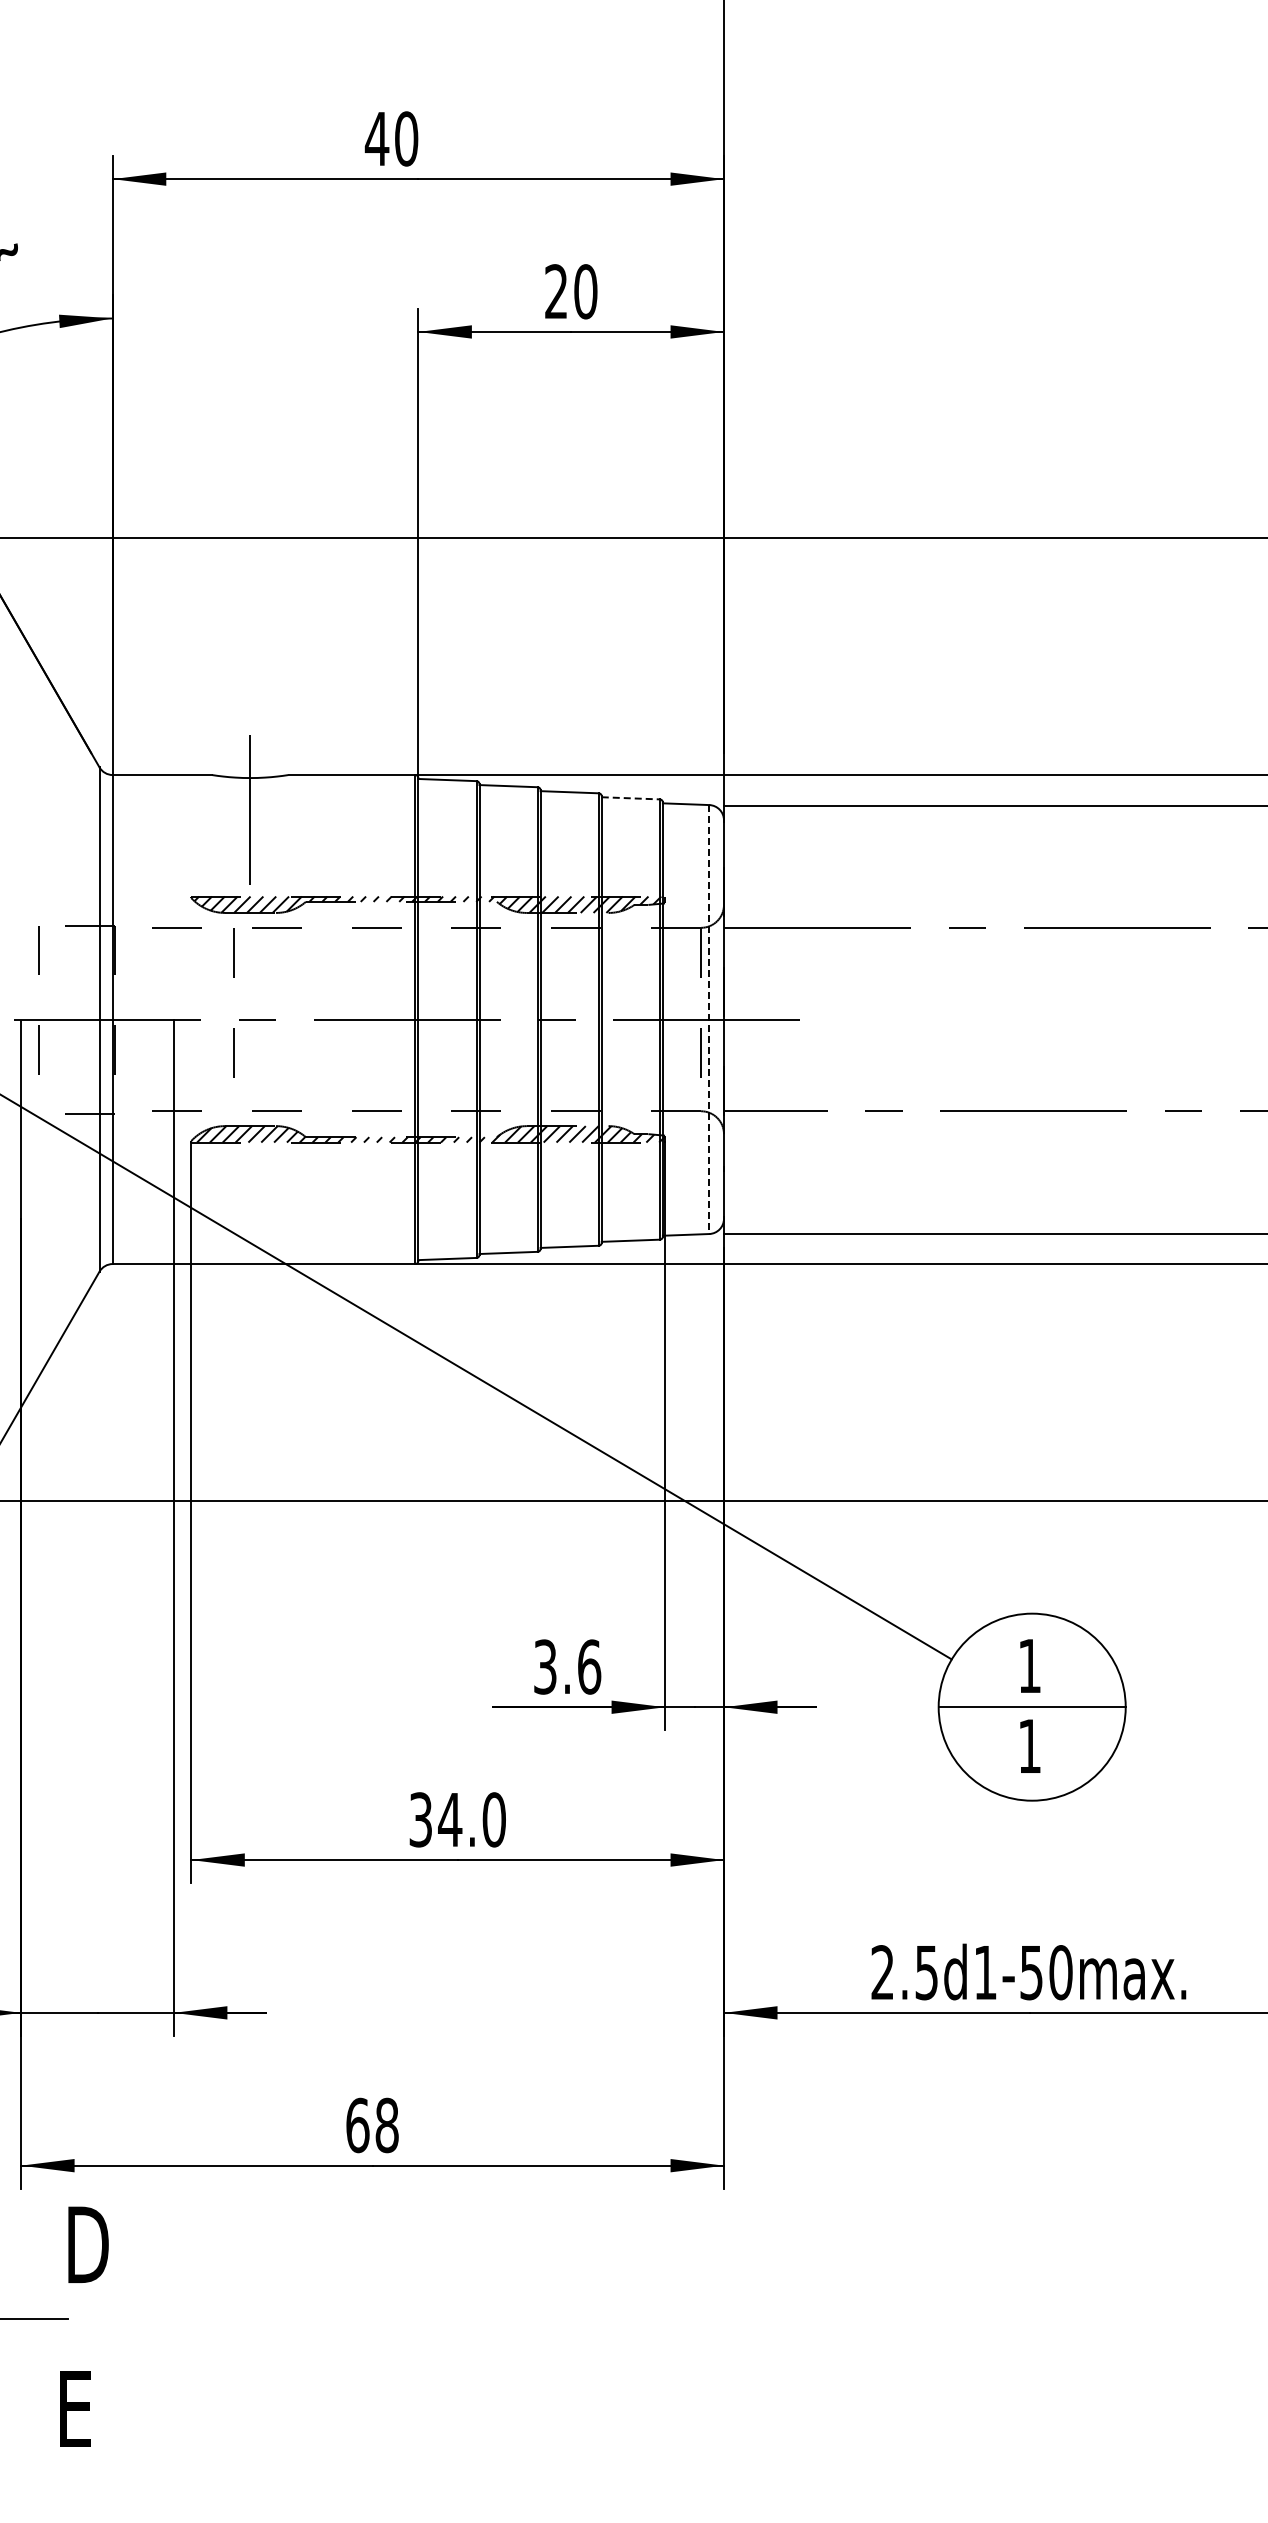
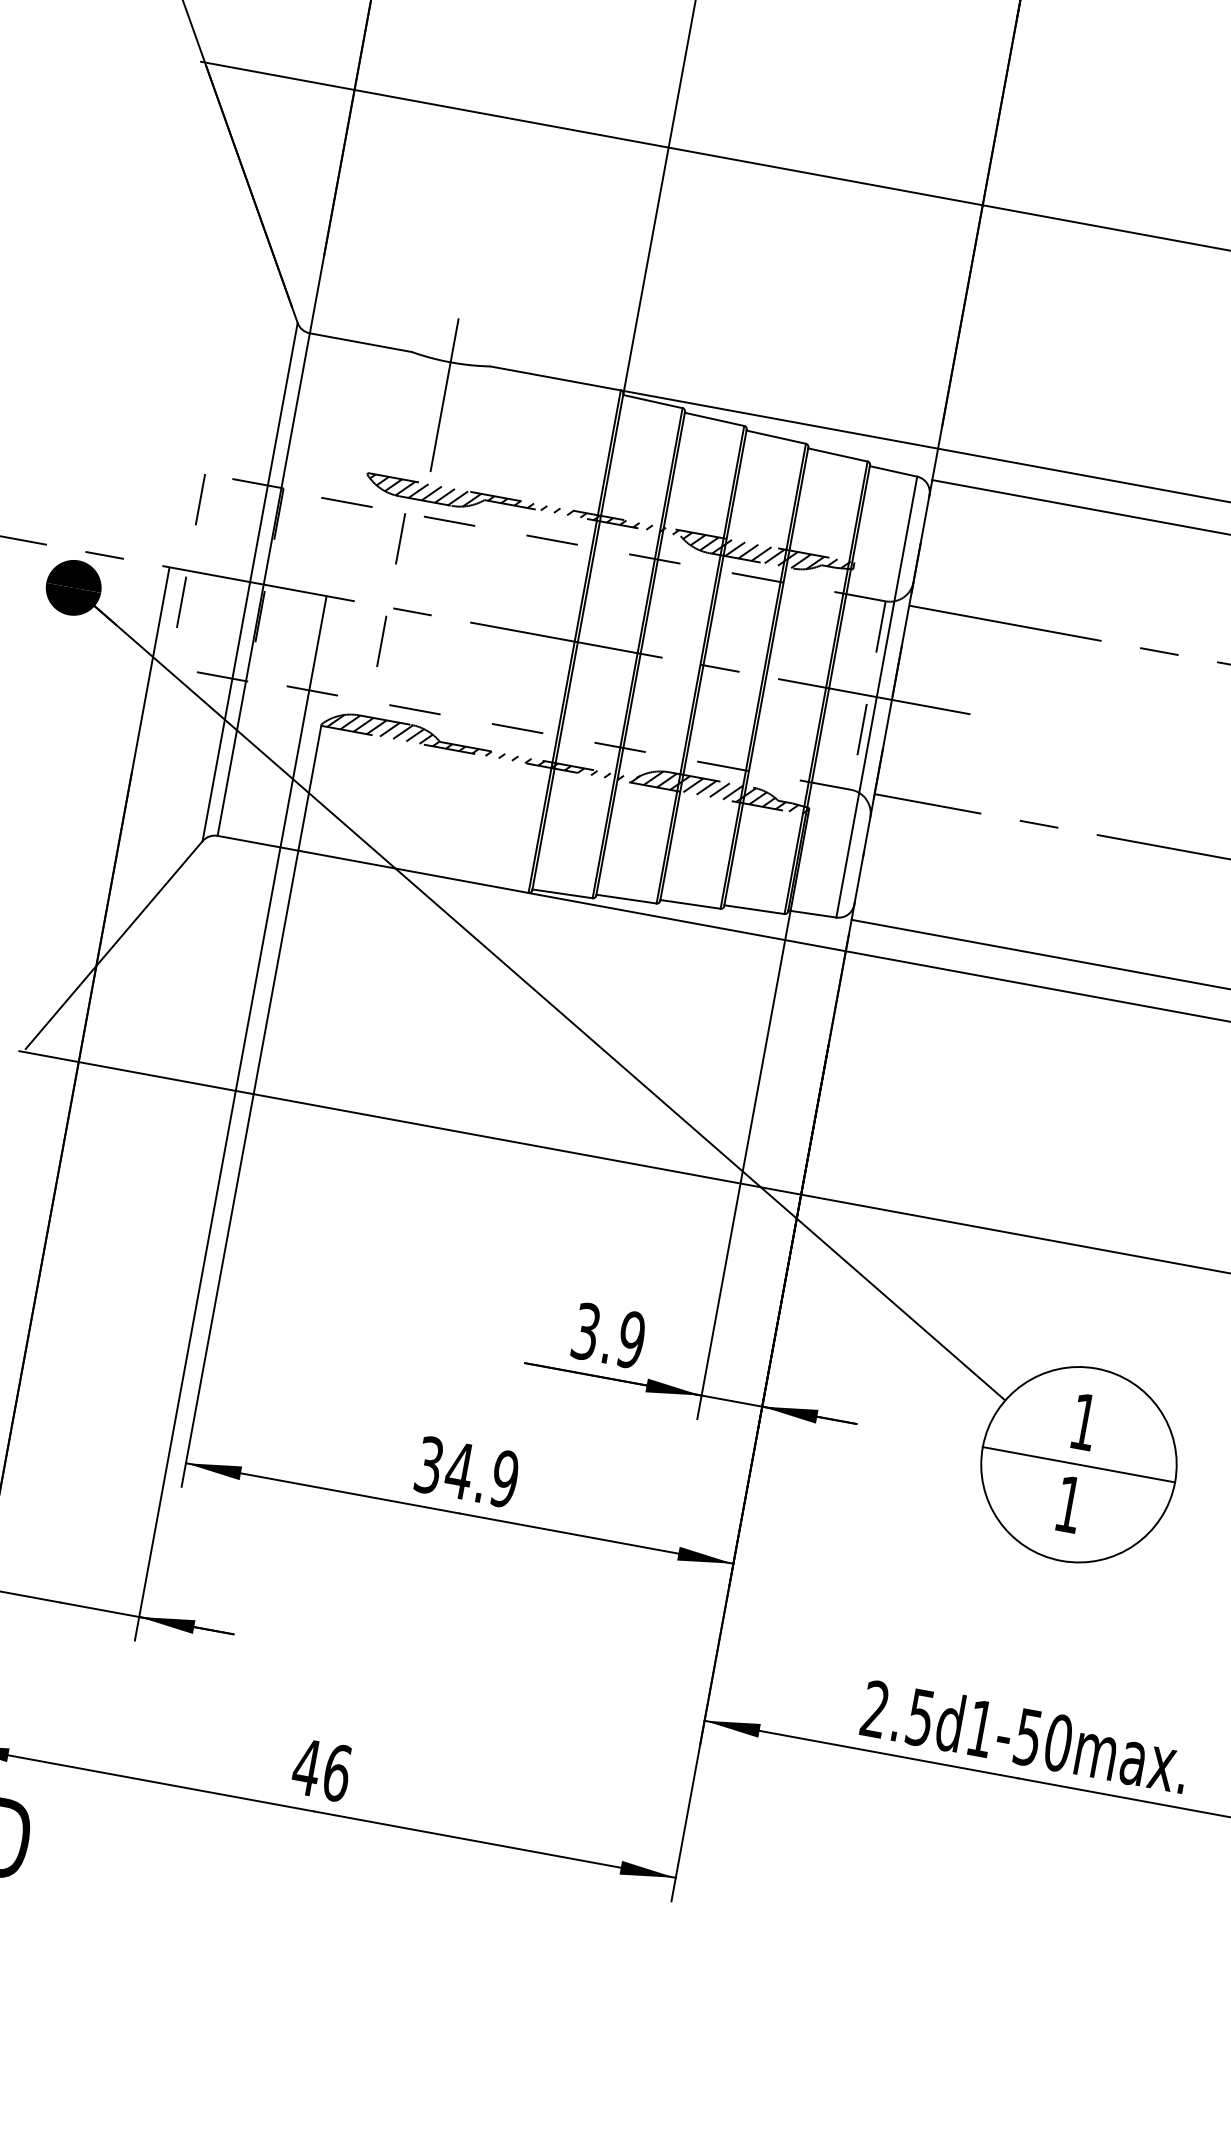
line: (631, 798) -> (838, 455), dashed -> solid
line: (709, 1020) -> (876, 698), dashed -> solid
text: (589, 1666) -> (631, 1339), 3.6 -> 3.9
text: (493, 1819) -> (504, 1478), 34.0 -> 34.9
text: (371, 2125) -> (321, 1770), 68 -> 46

